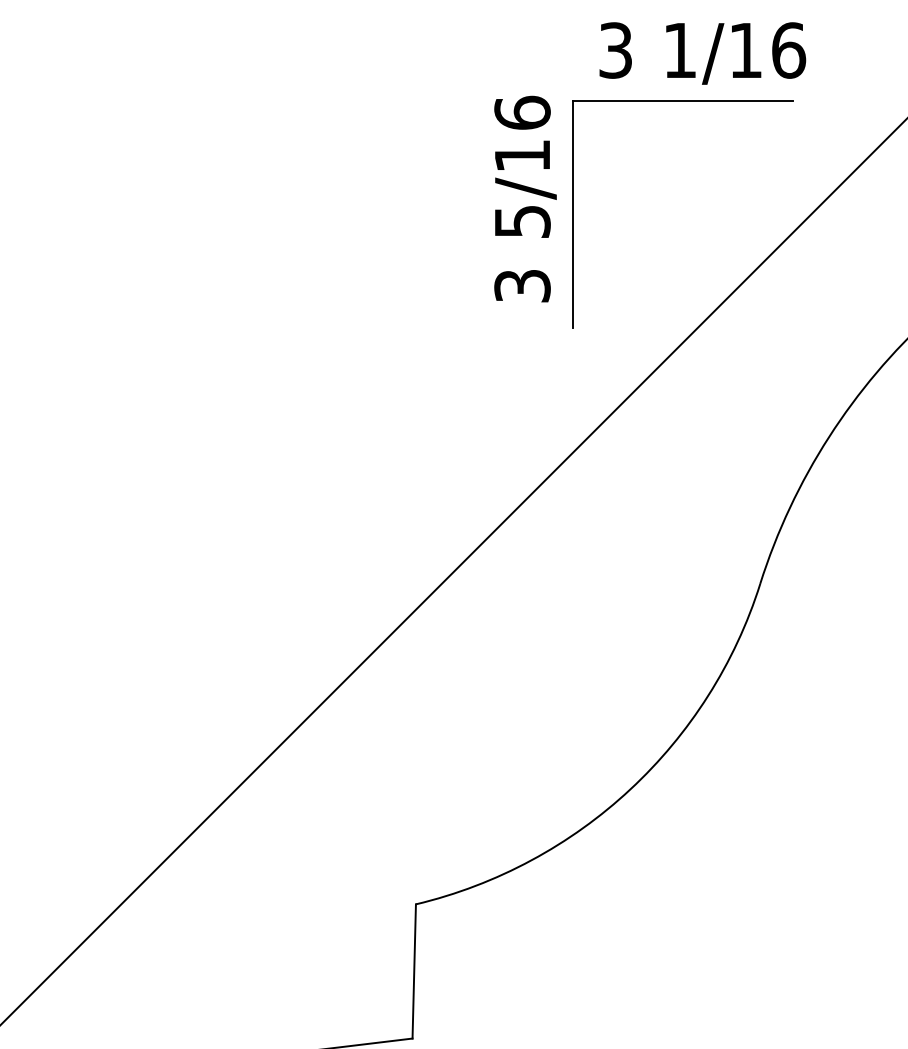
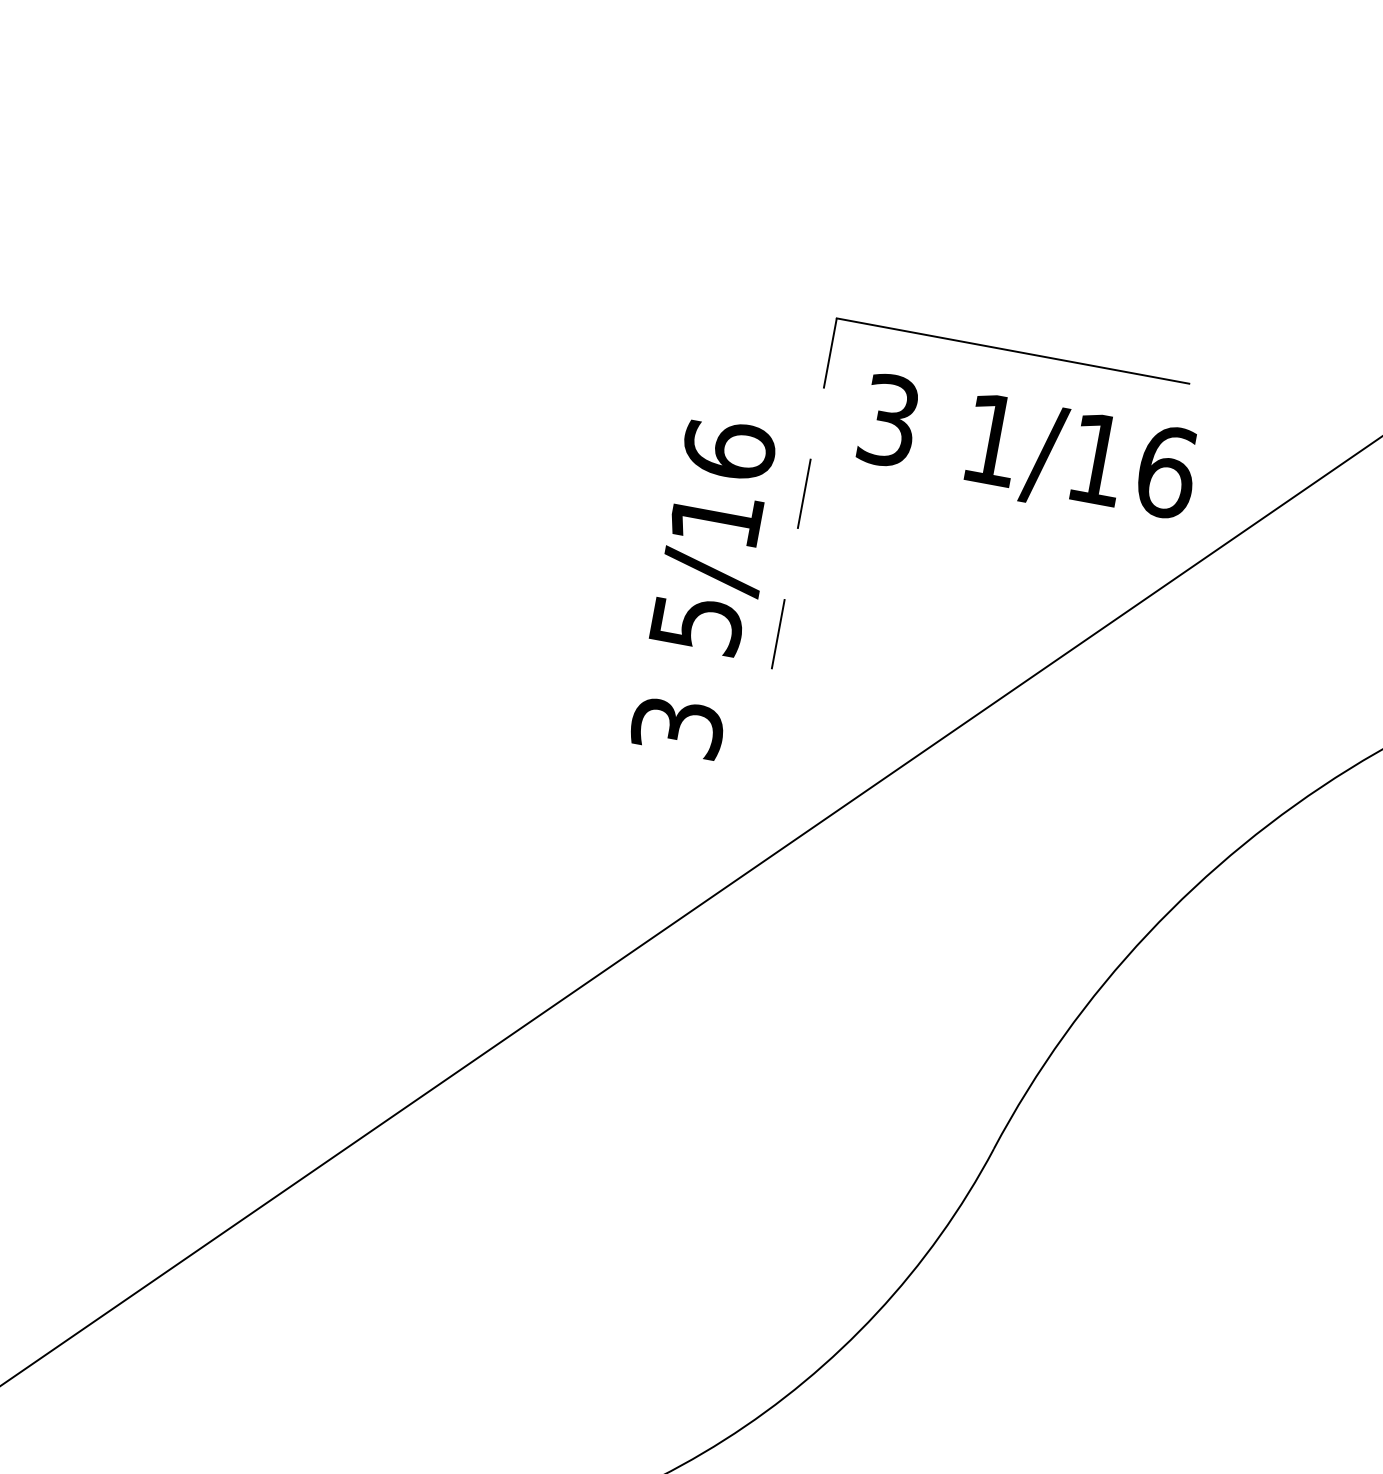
text: (702, 53) -> (1027, 451), moved
text: (525, 198) -> (708, 587), moved
line: (572, 214) -> (802, 500), solid -> dashed

